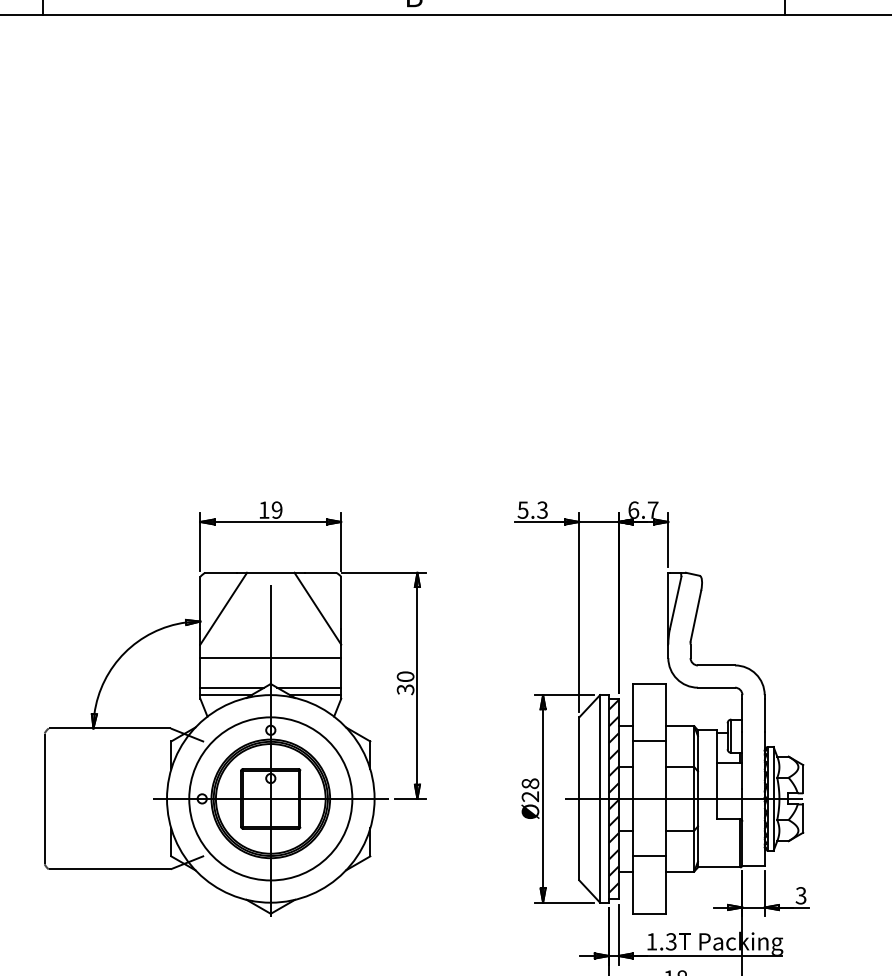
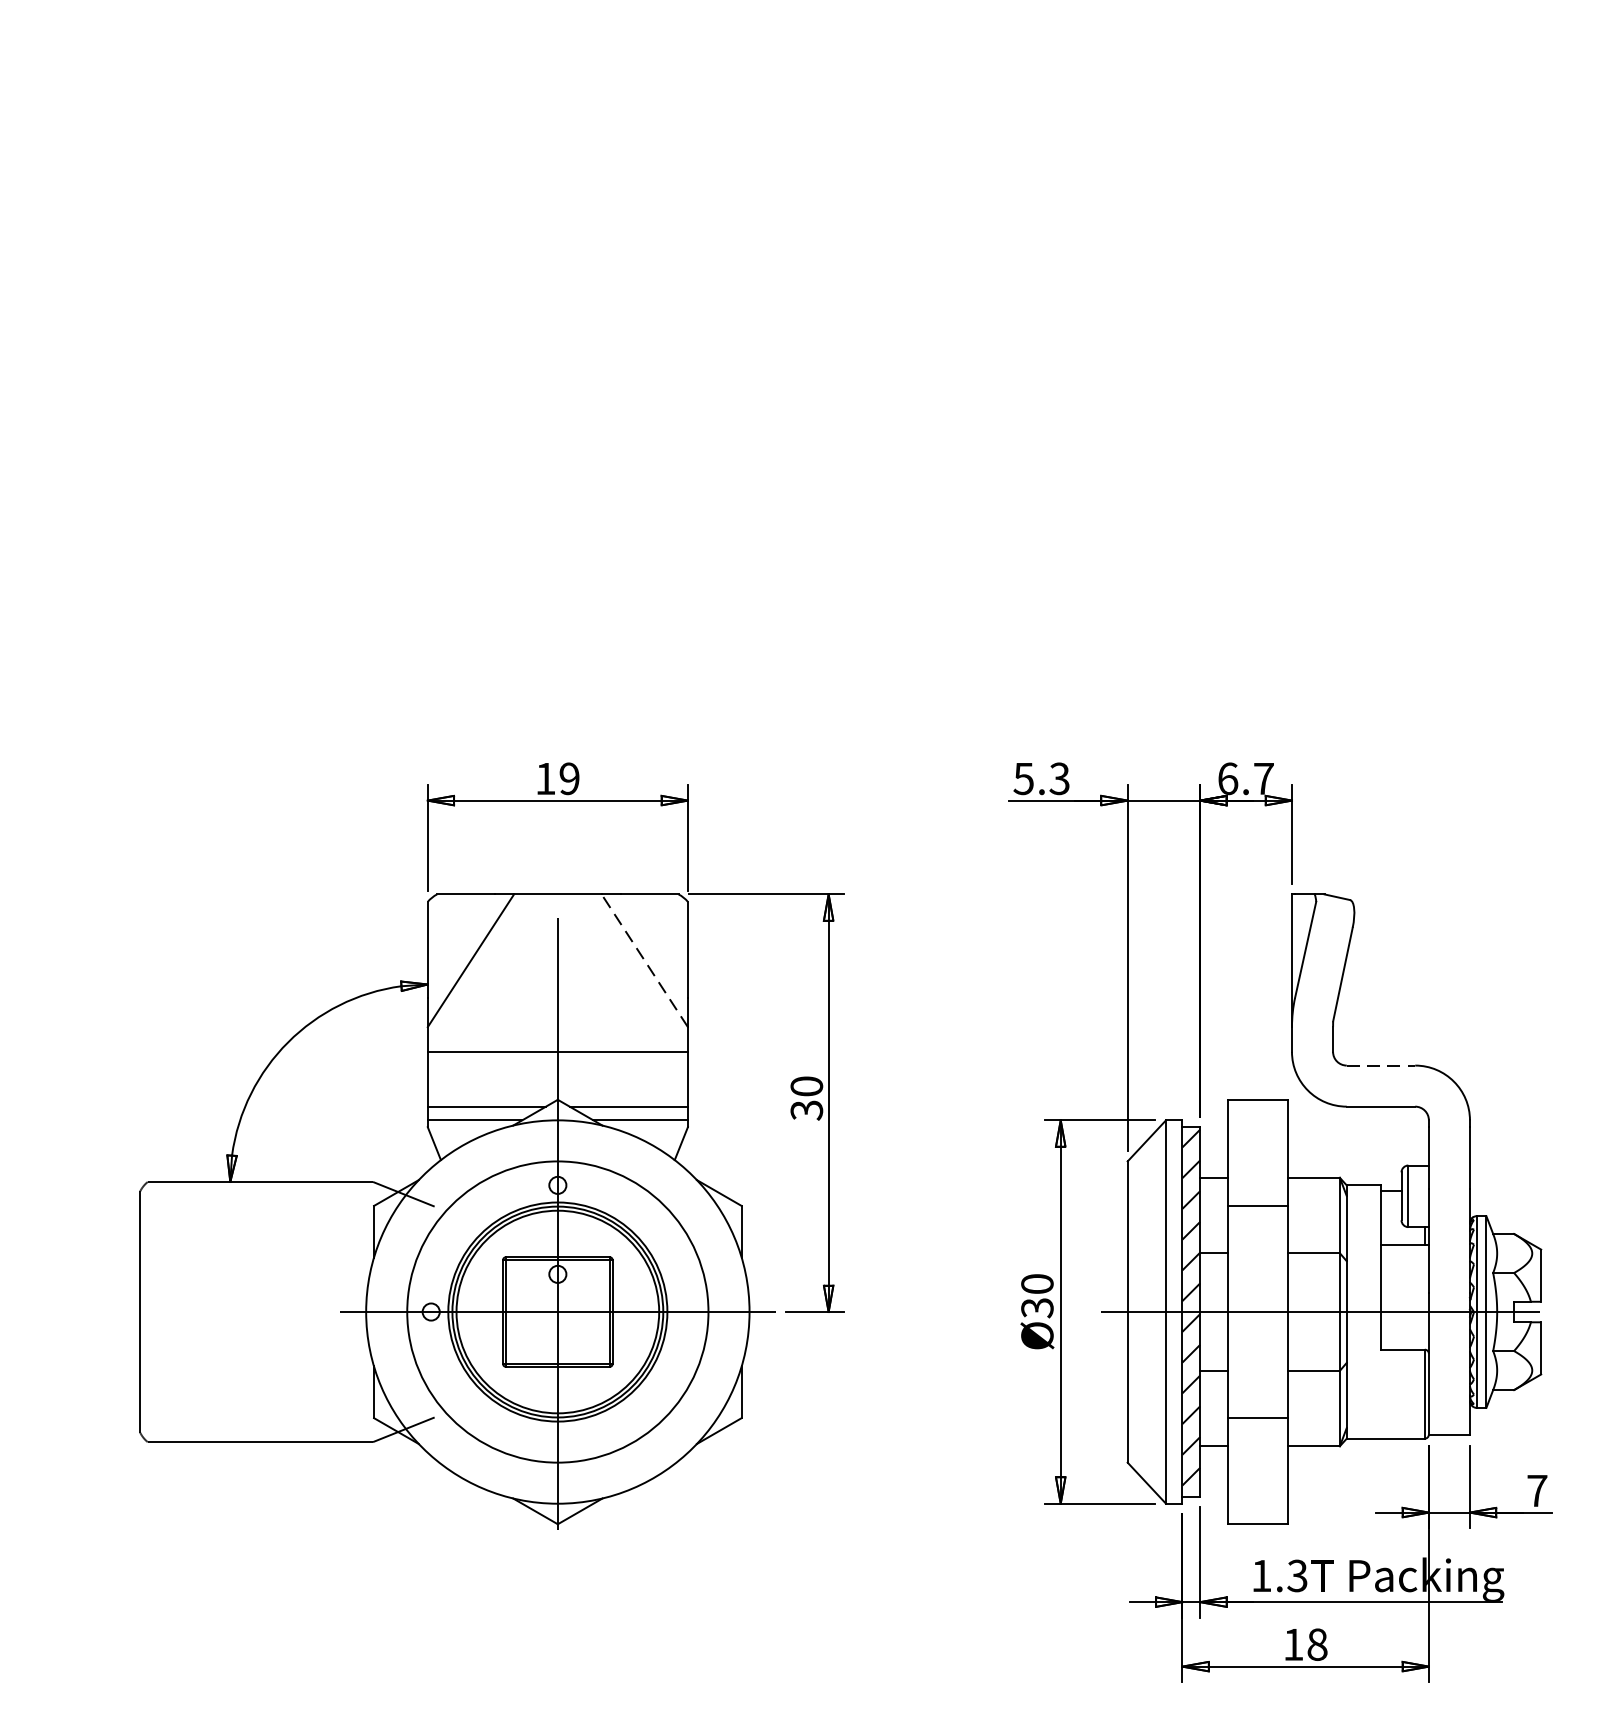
line: (317, 608) -> (644, 960), solid -> dashed
line: (716, 665) -> (1380, 1065), solid -> dashed
text: (530, 790) -> (1037, 1296), 28 -> 30
text: (800, 895) -> (1536, 1490), 3 -> 7

